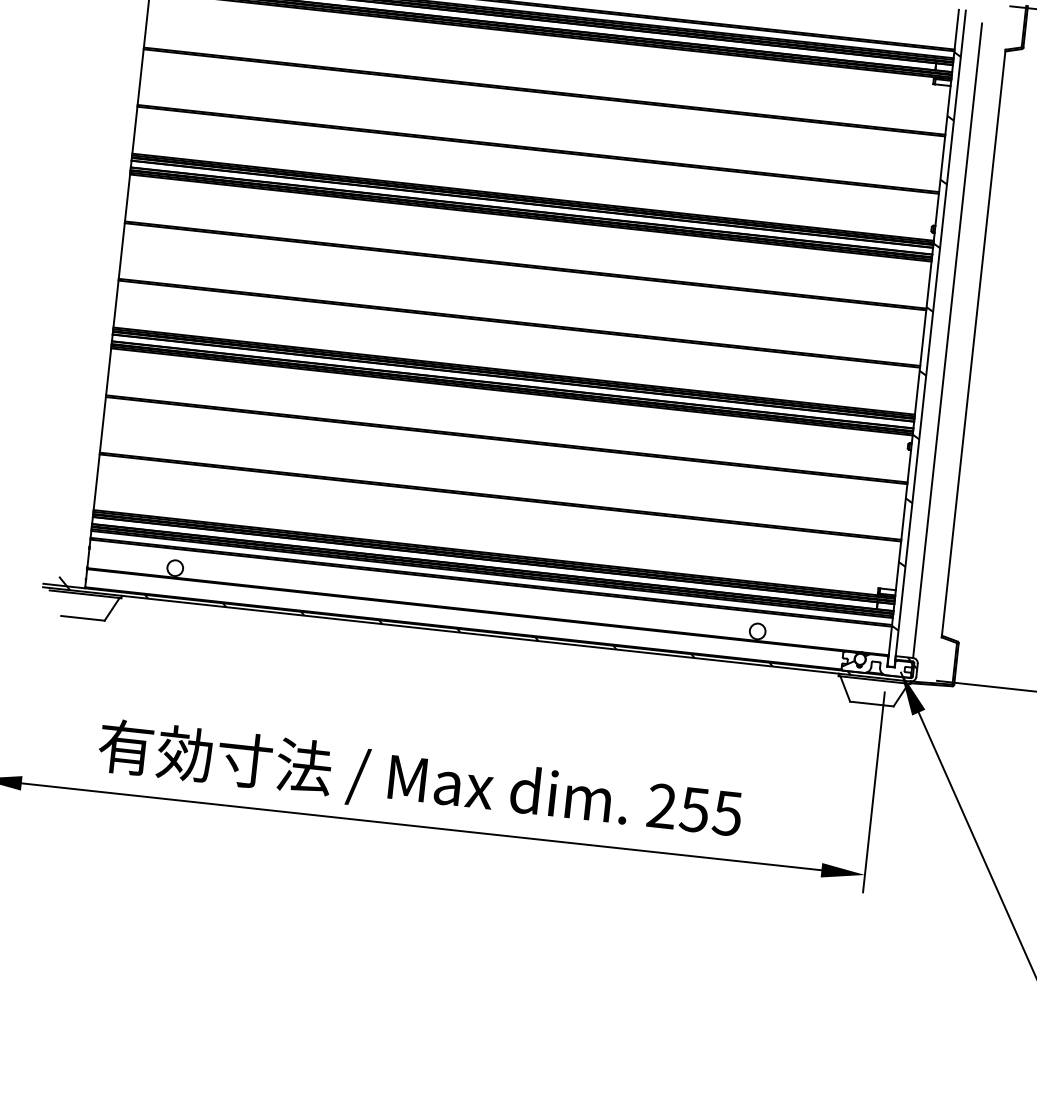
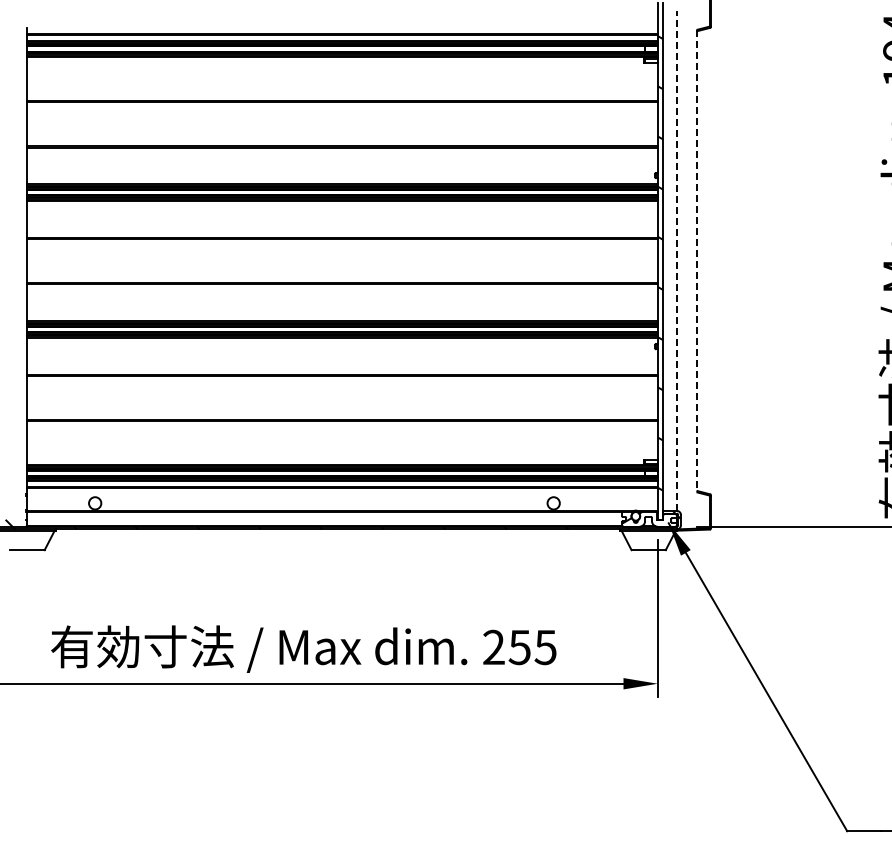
line: (947, 341) -> (676, 261), solid -> dashed
line: (973, 344) -> (697, 261), solid -> dashed

